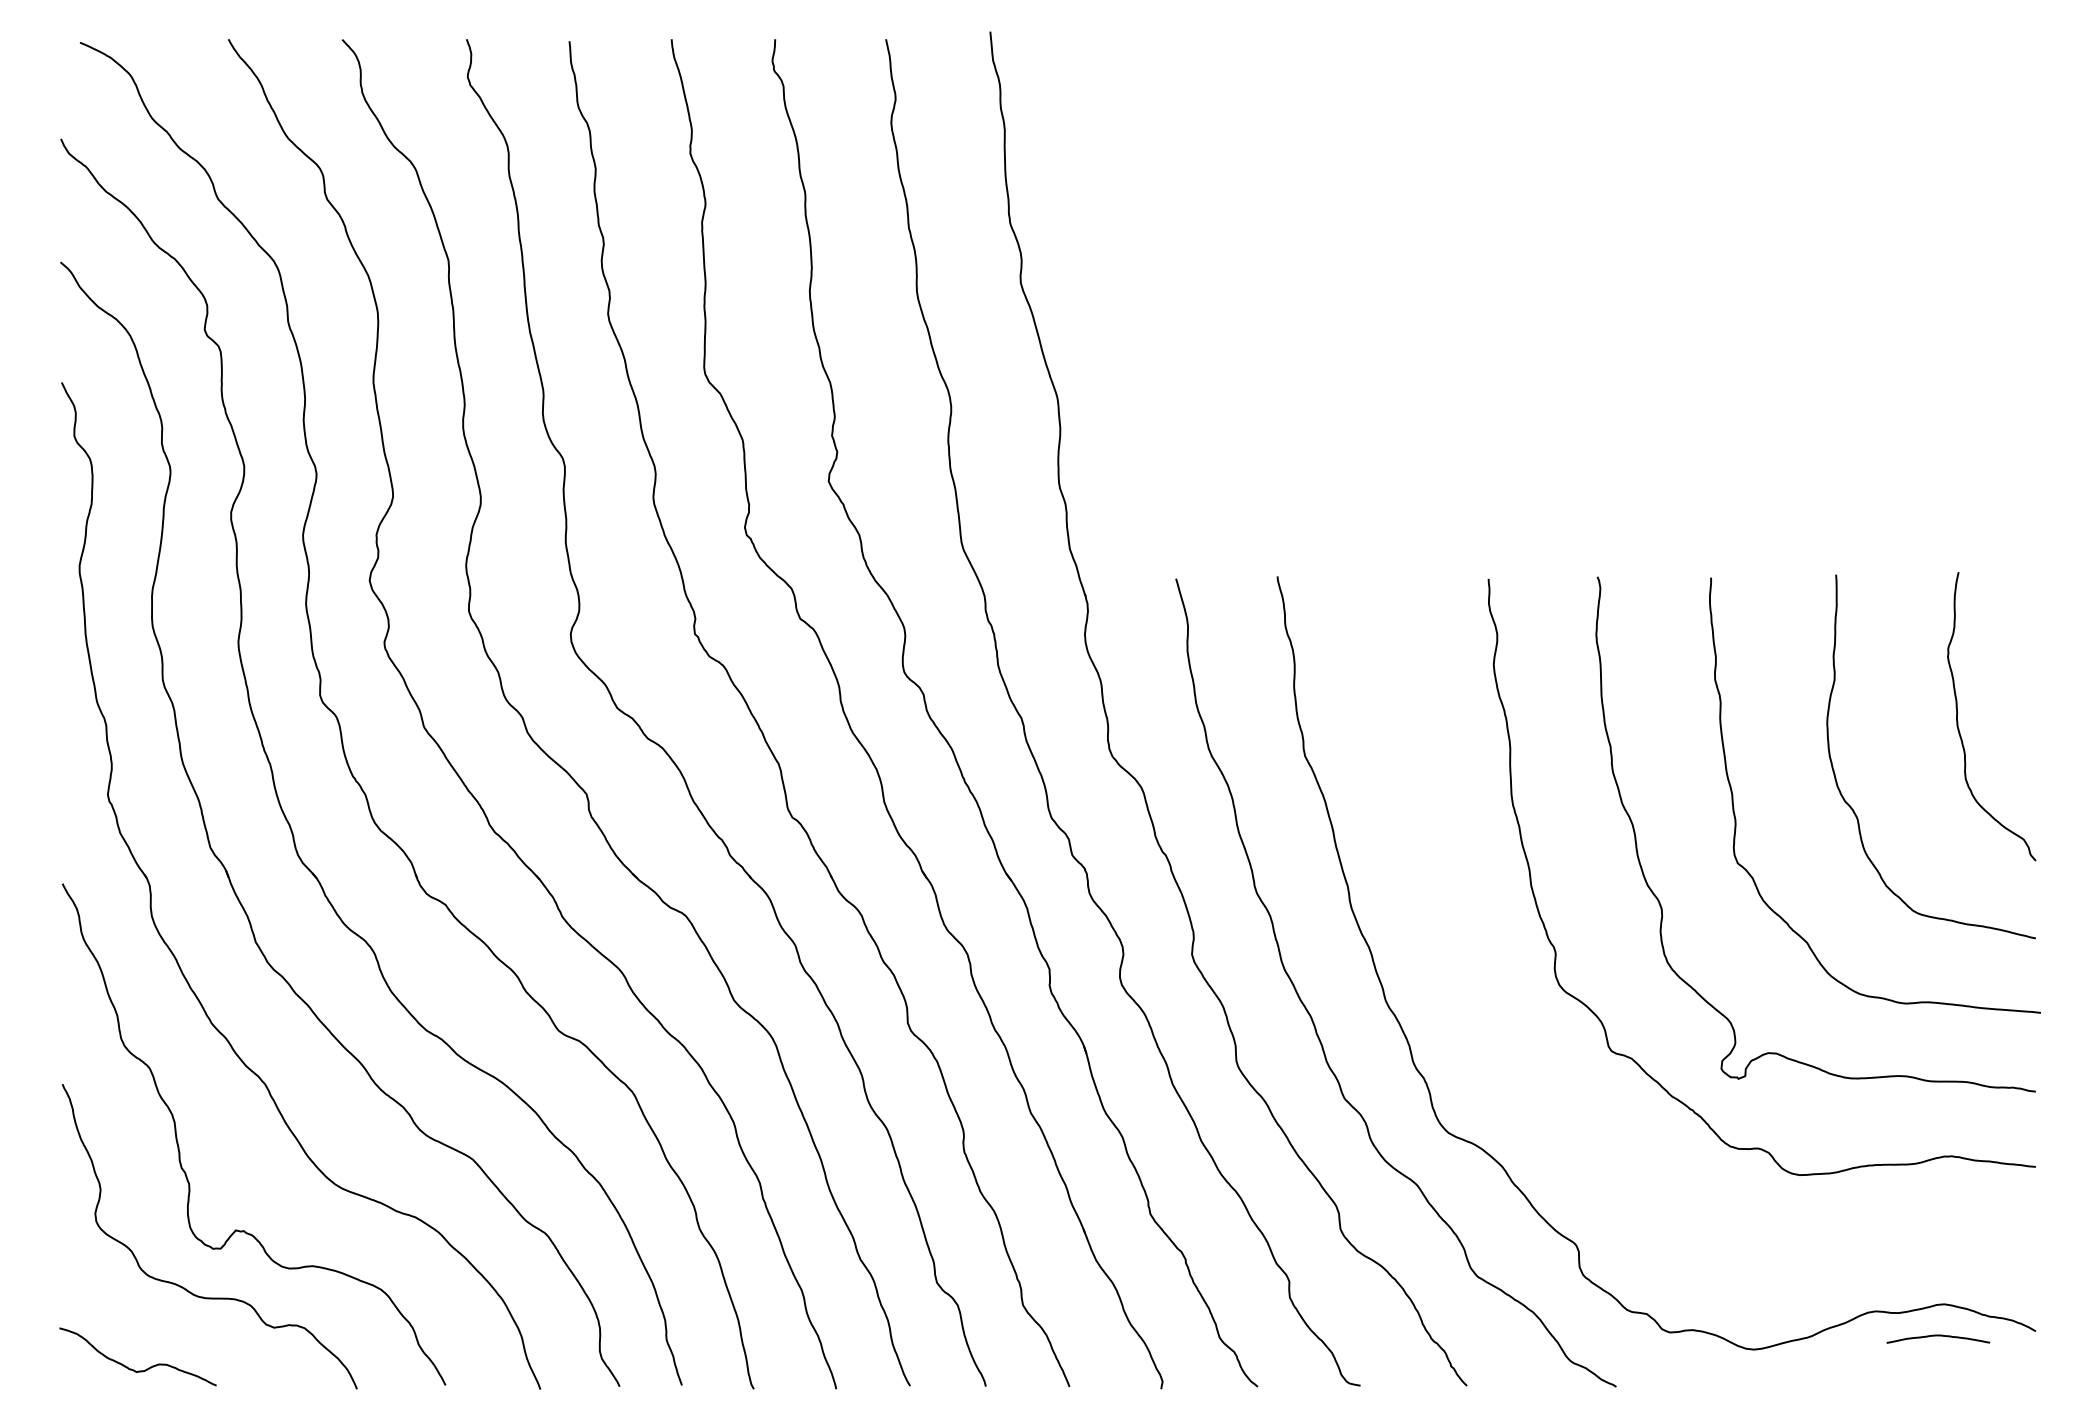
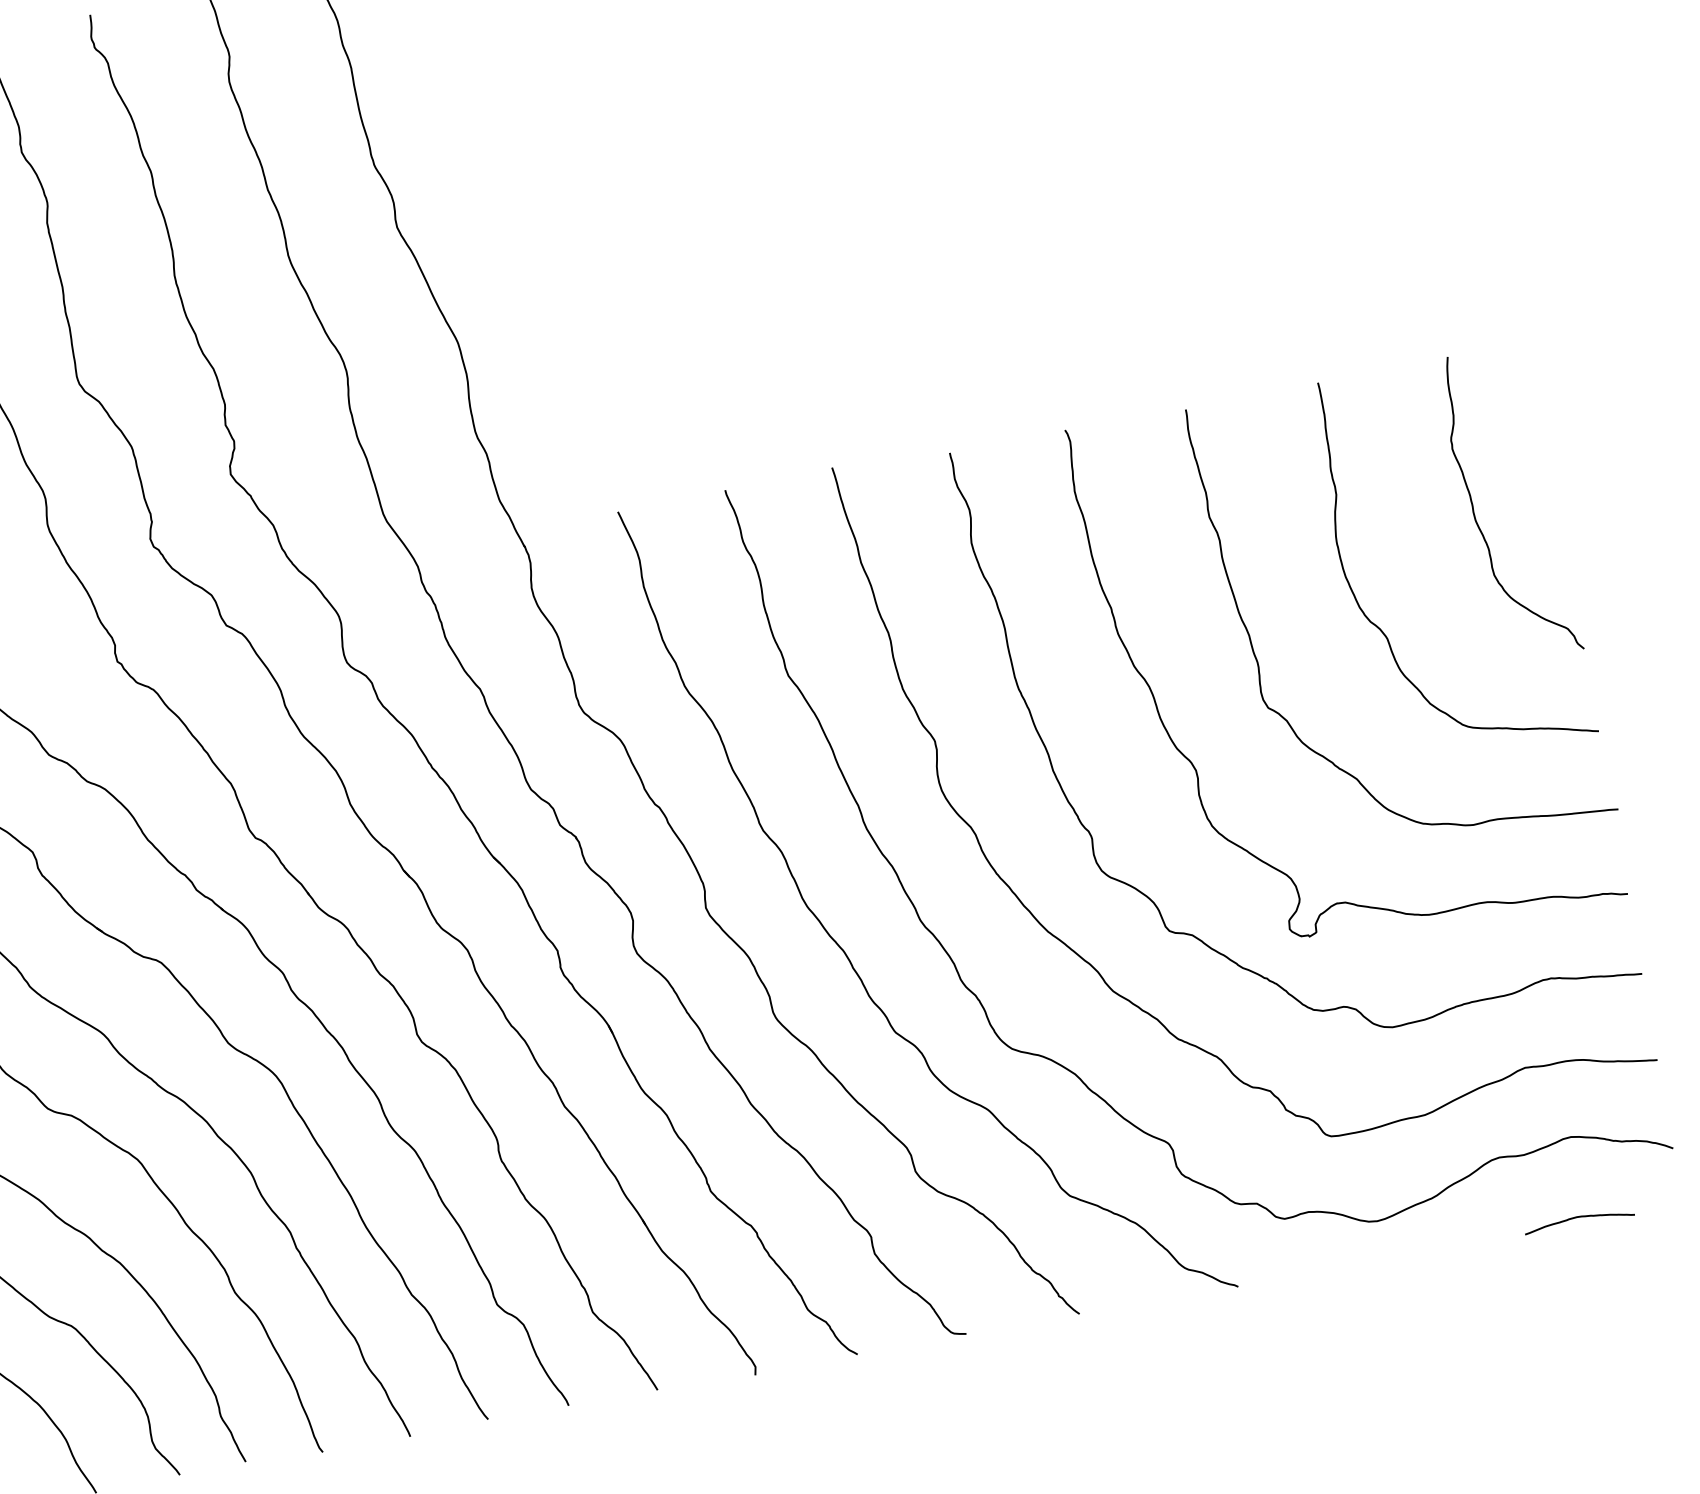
curve: (1536, 1070) -> (1093, 965), added
curve: (1938, 1336) -> (1578, 1217), moved

